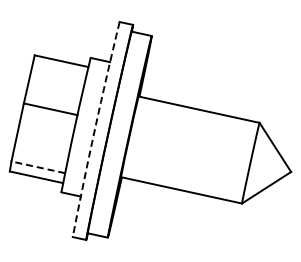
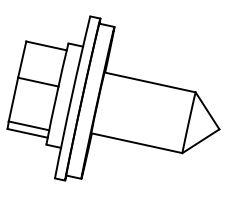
arc: (94, 129) -> (71, 97), dashed -> solid
line: (37, 167) -> (28, 125), dashed -> solid

